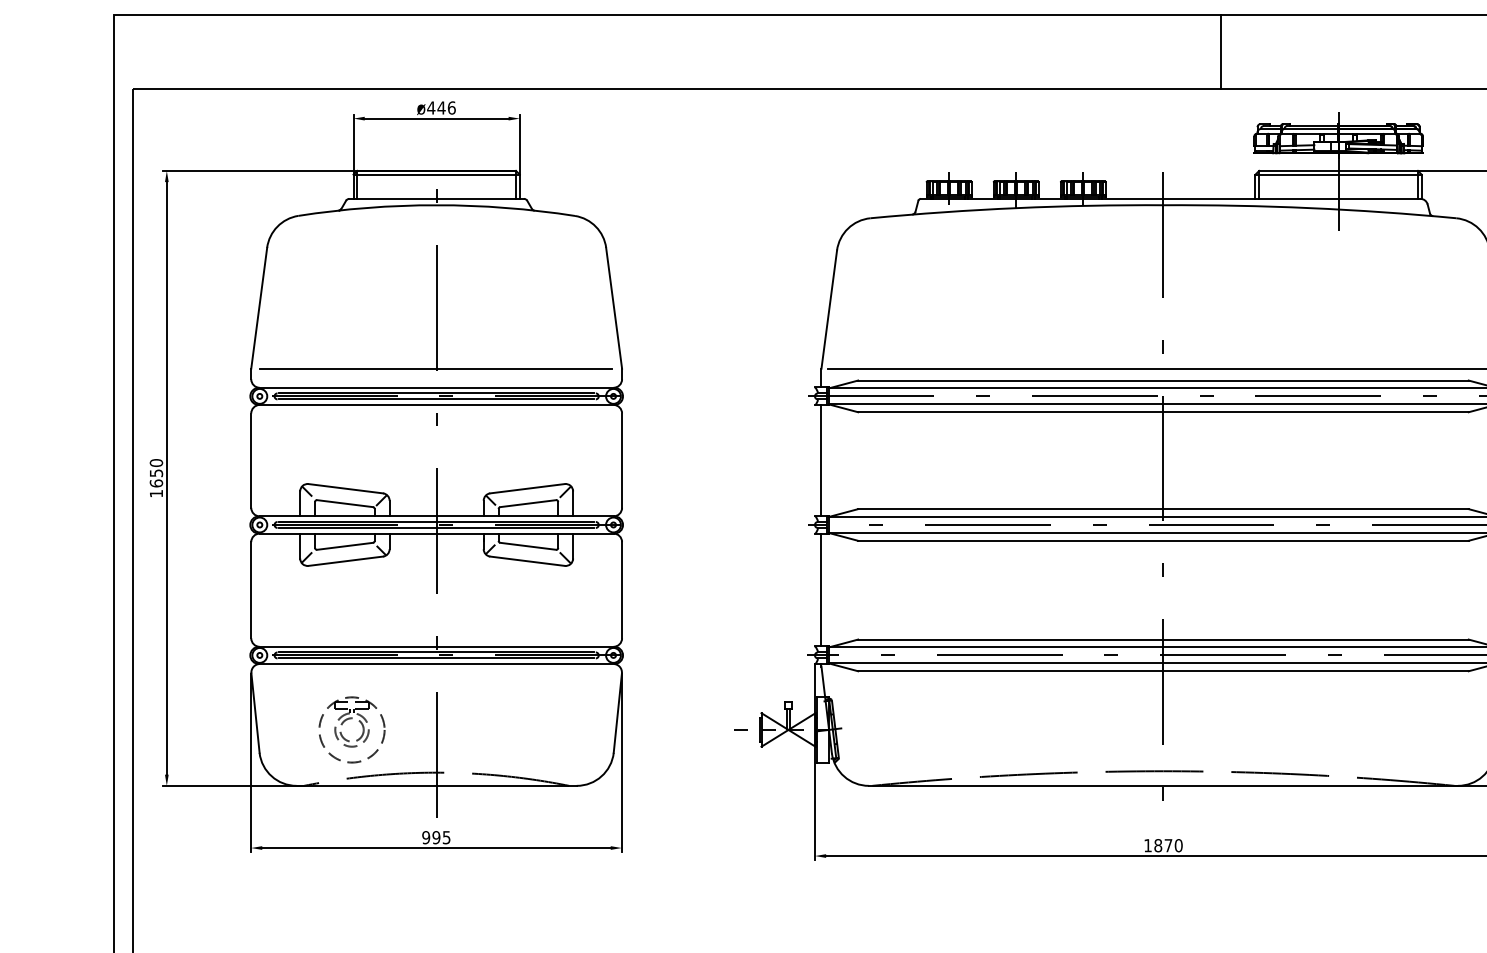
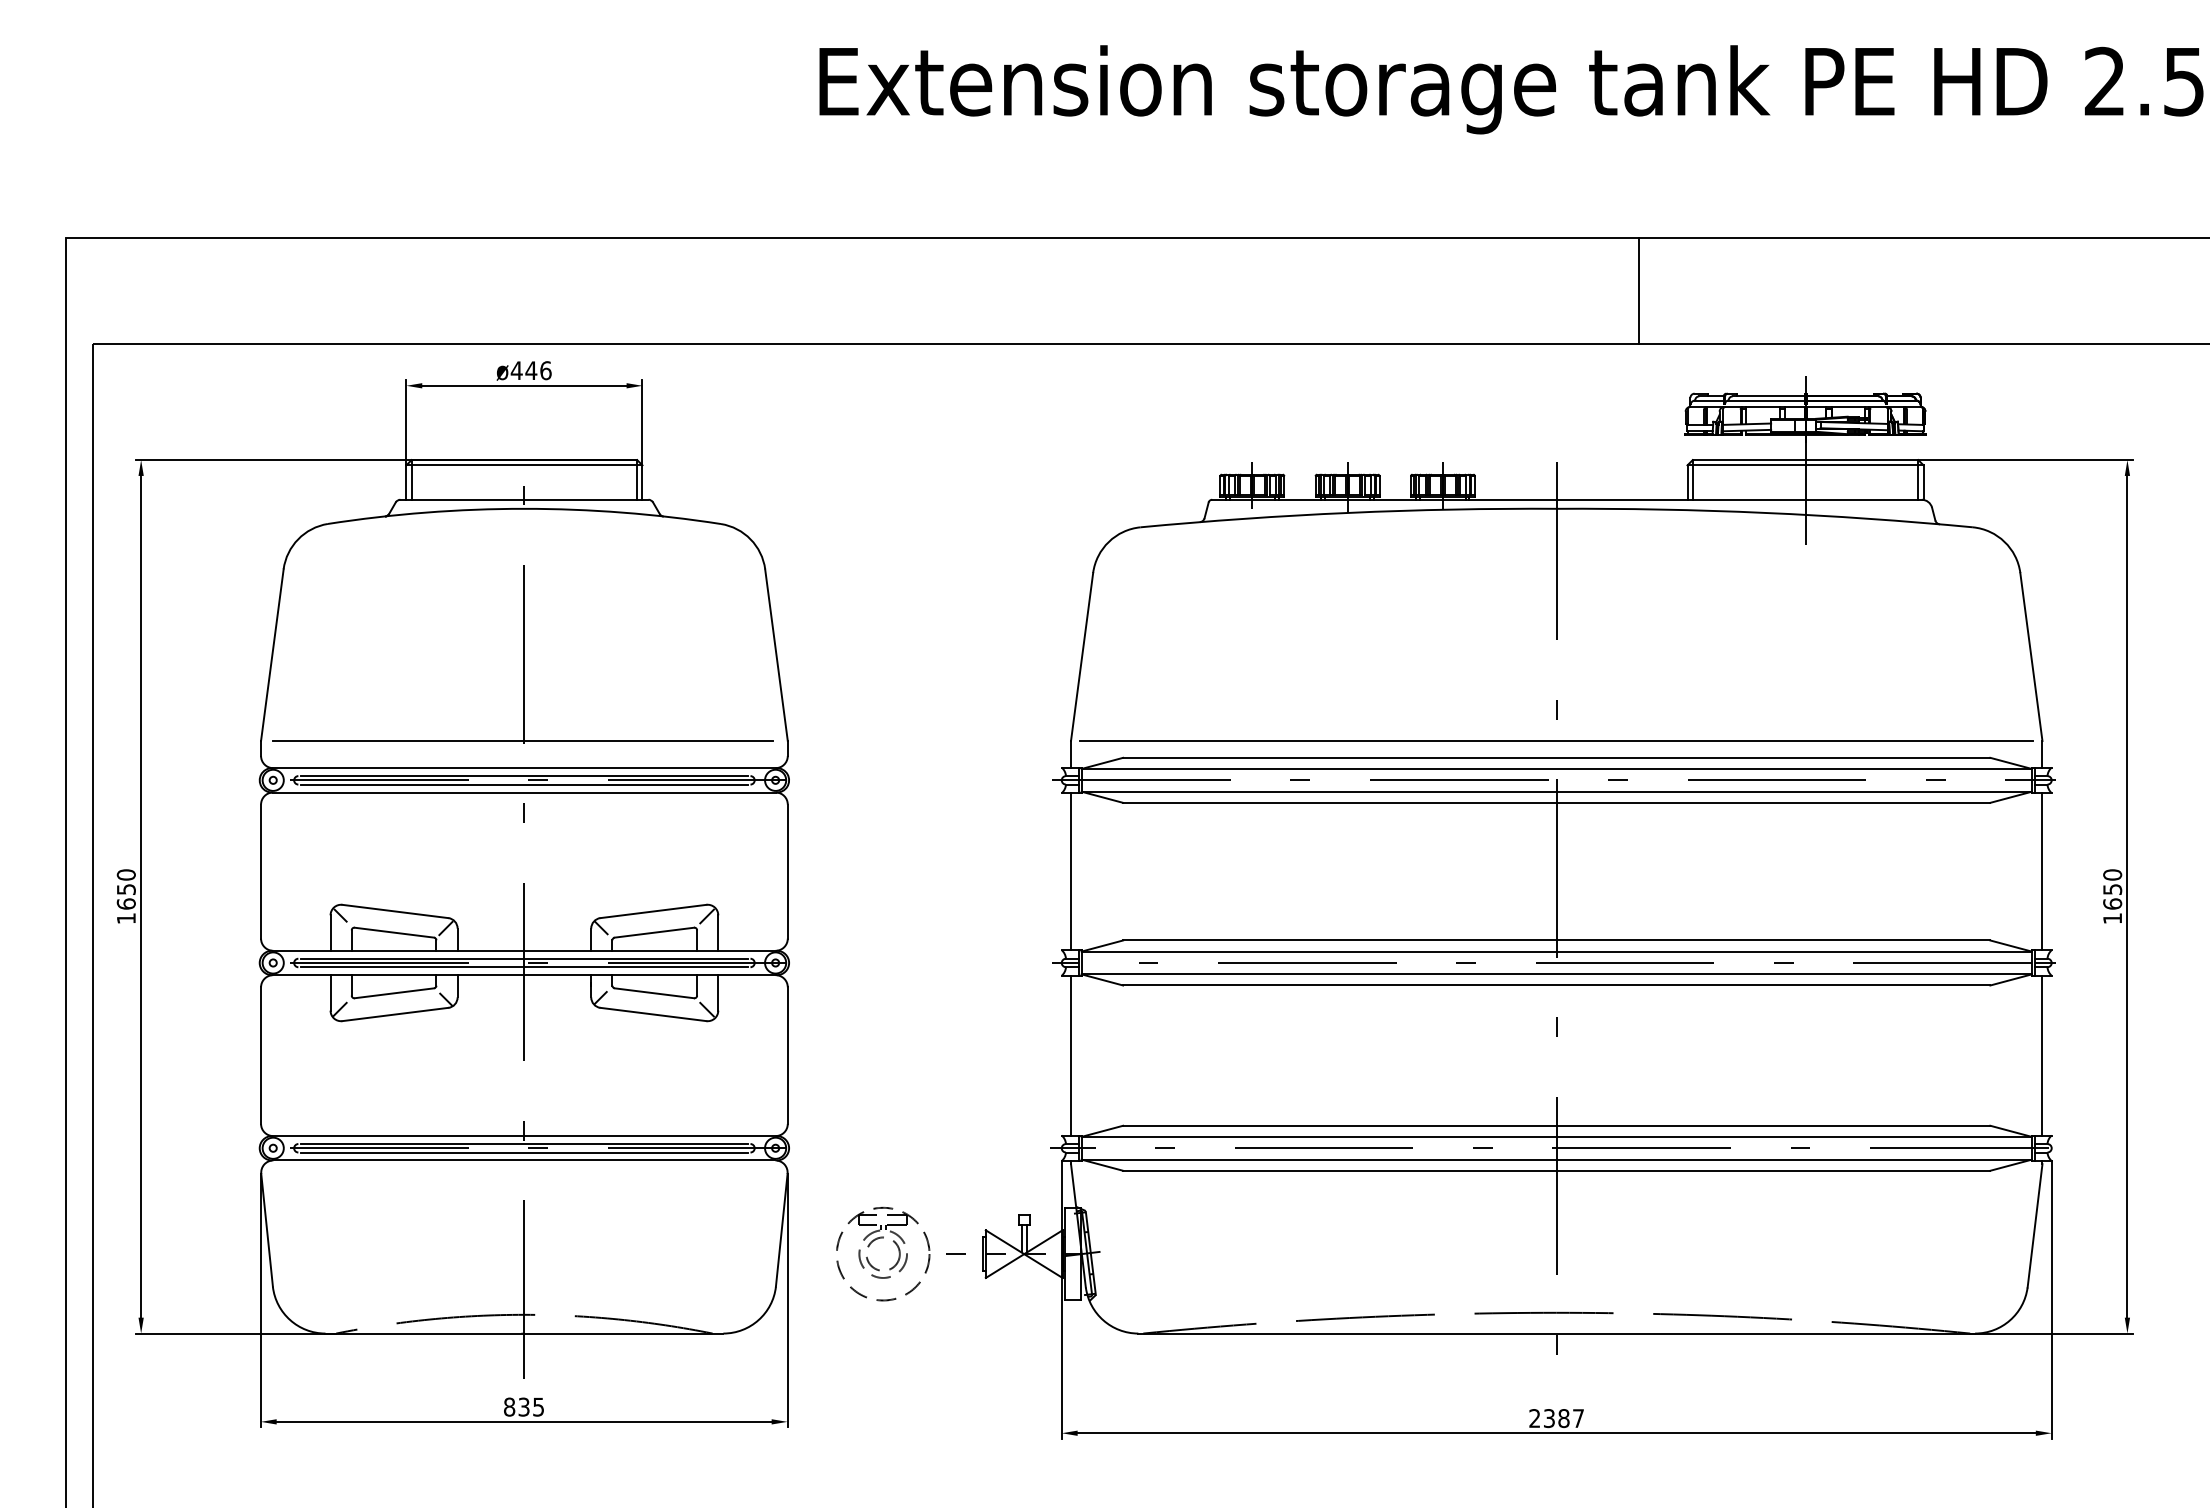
part: (348, 719) -> (878, 1239), moved
text: (431, 837) -> (516, 1406), 995 -> 835
text: (1163, 845) -> (1556, 1418), 1870 -> 2387

